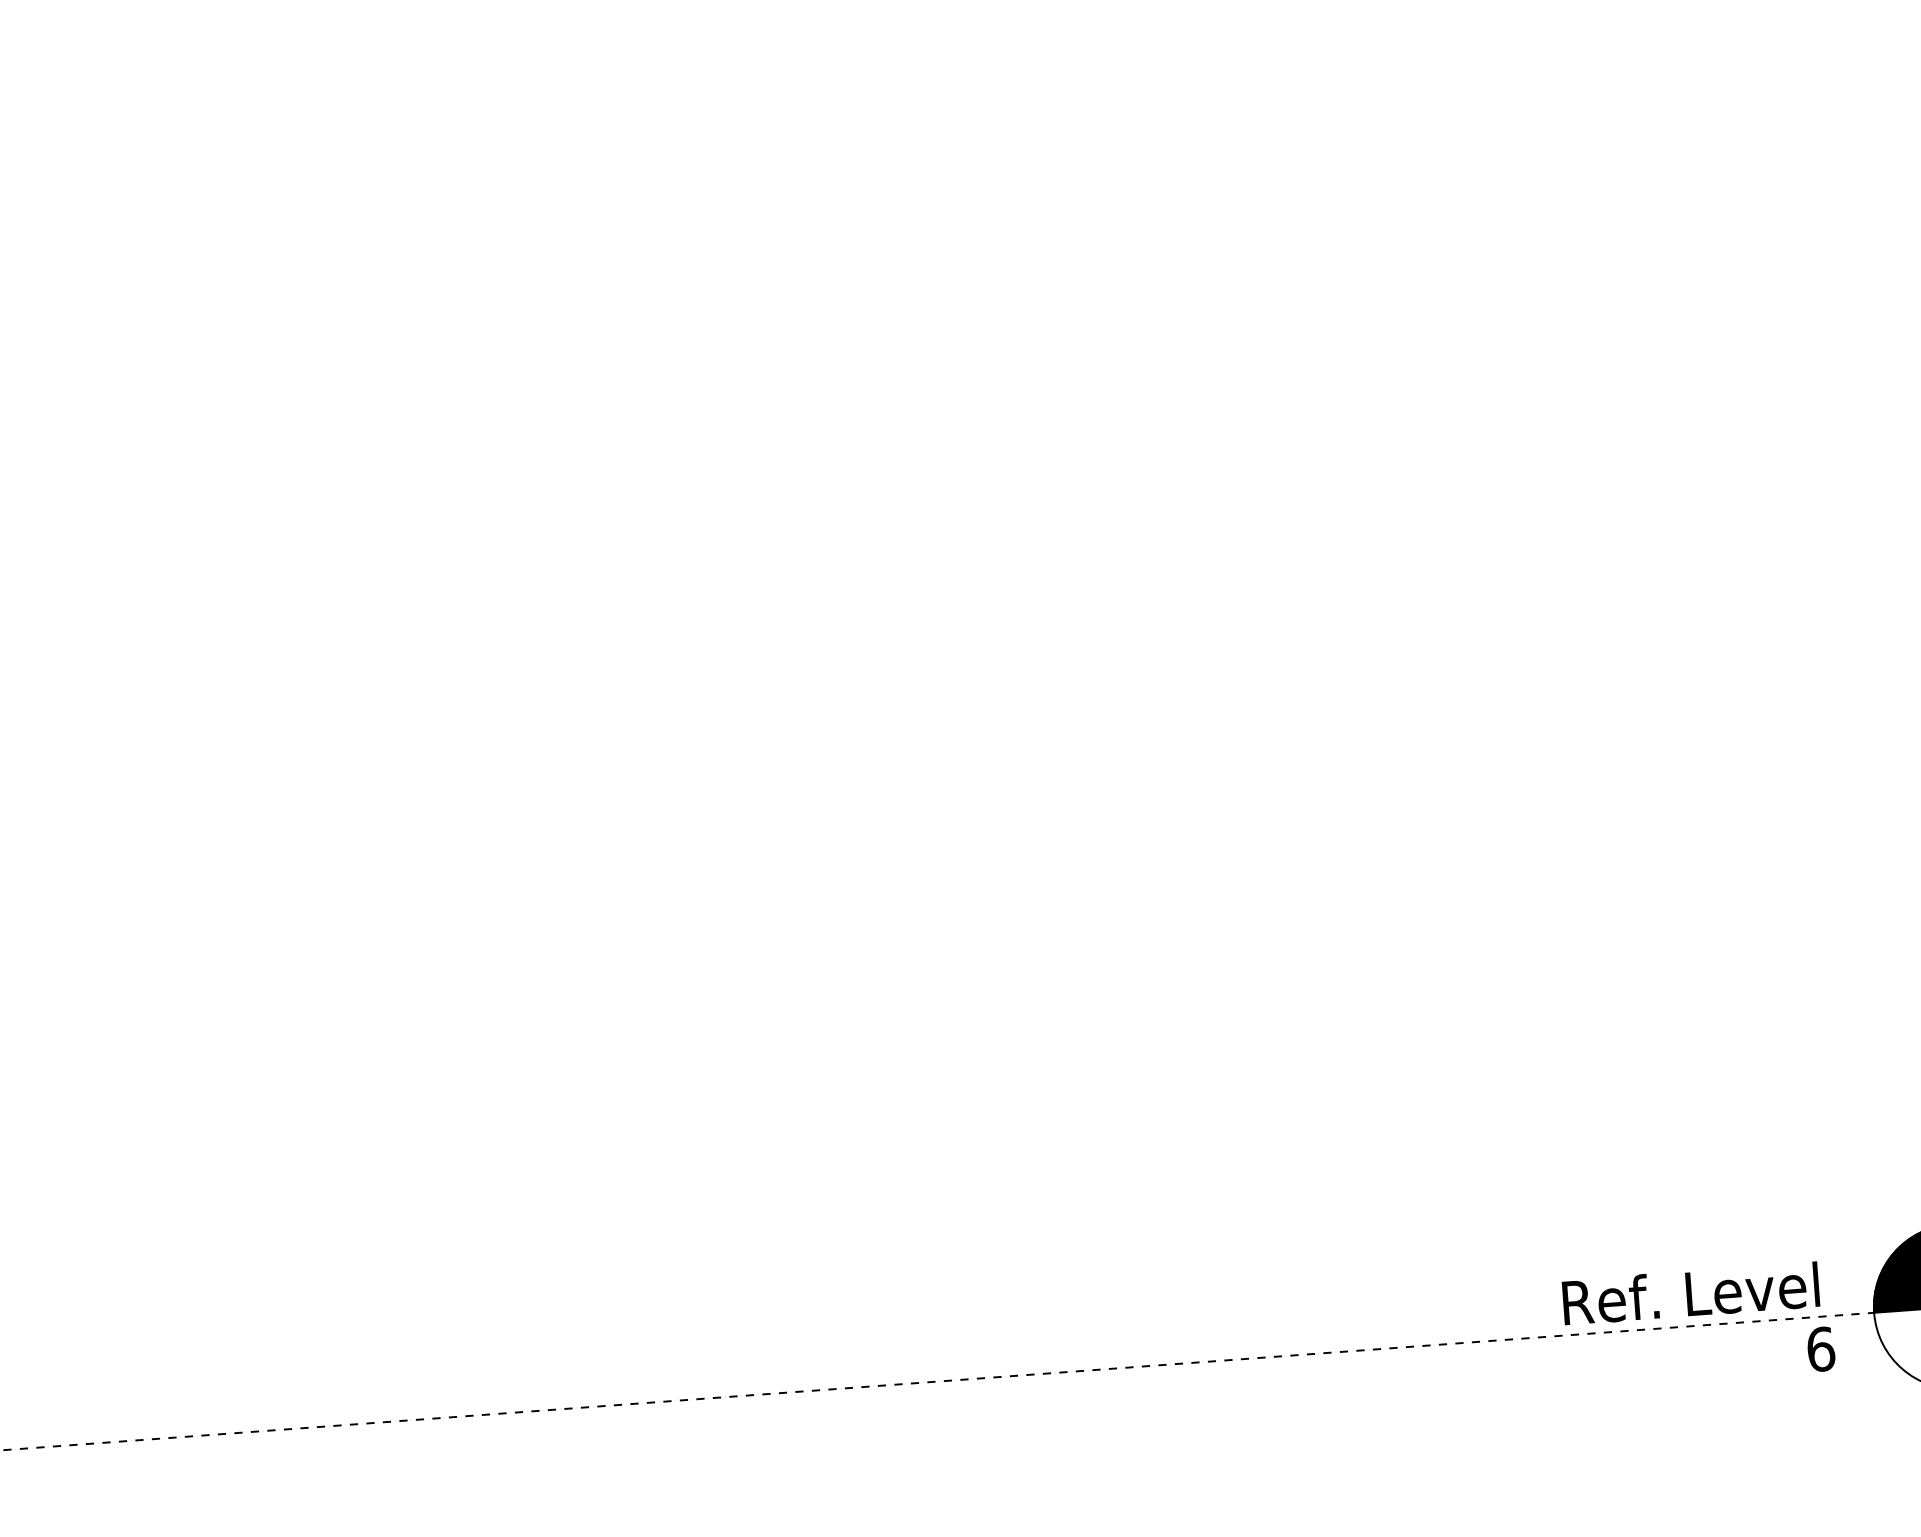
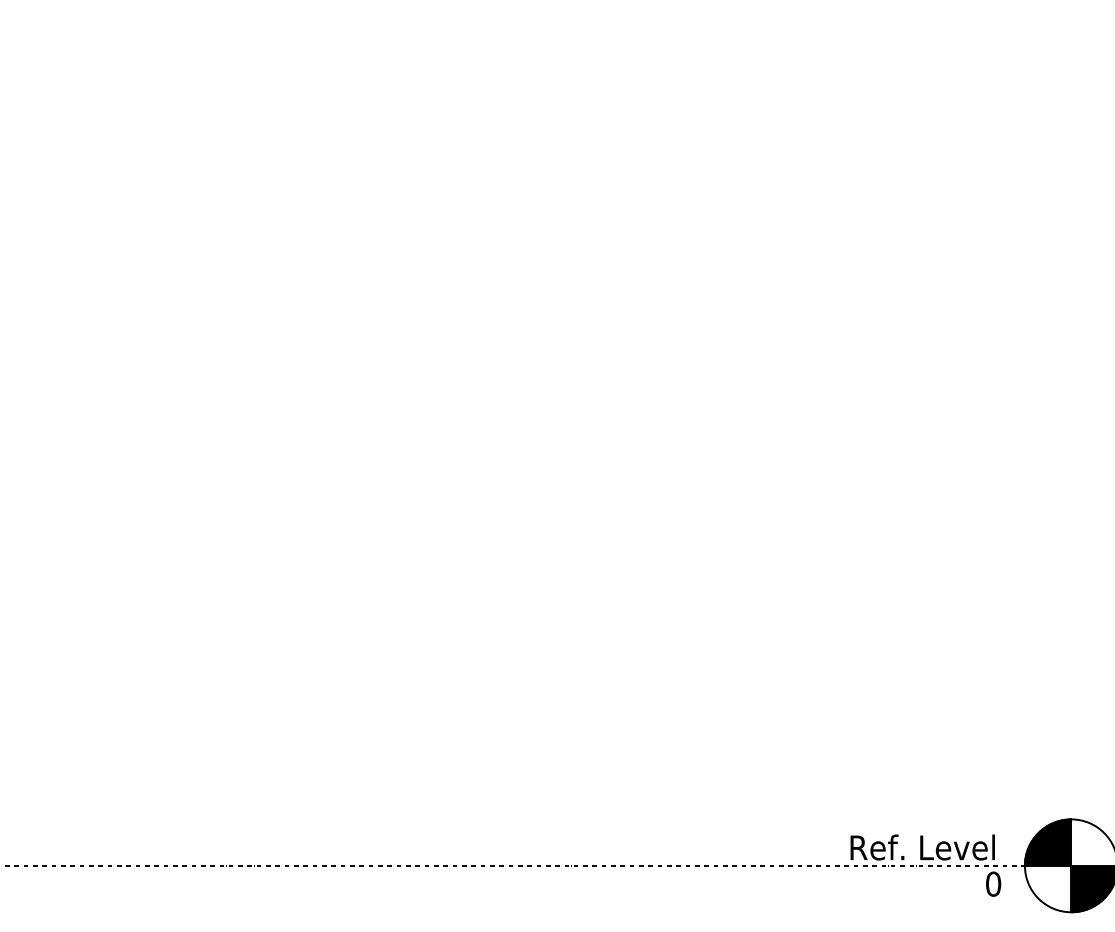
text: (1820, 1348) -> (993, 883), 6 -> 0

